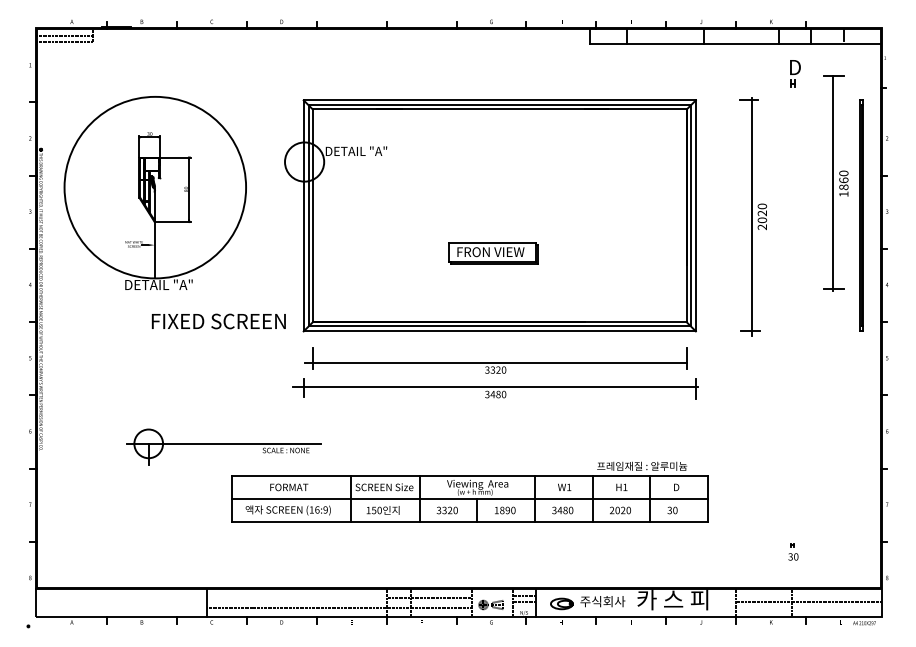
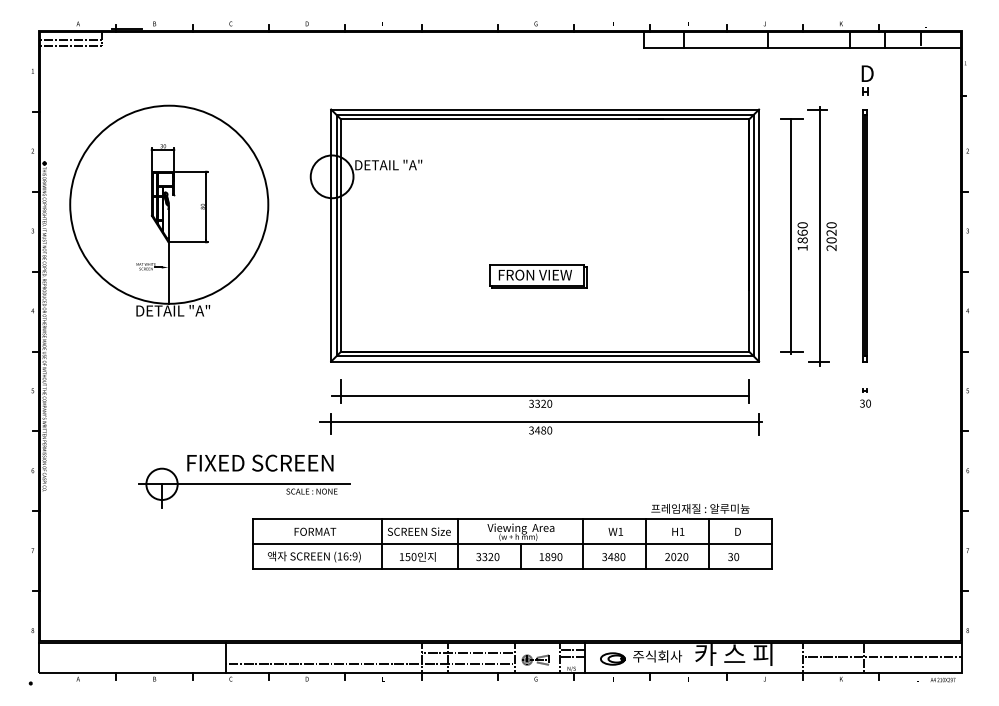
part: (835, 183) -> (793, 236), moved
line: (861, 215) -> (864, 235), moved
text: (218, 321) -> (260, 463), moved
part: (793, 551) -> (865, 397), moved

